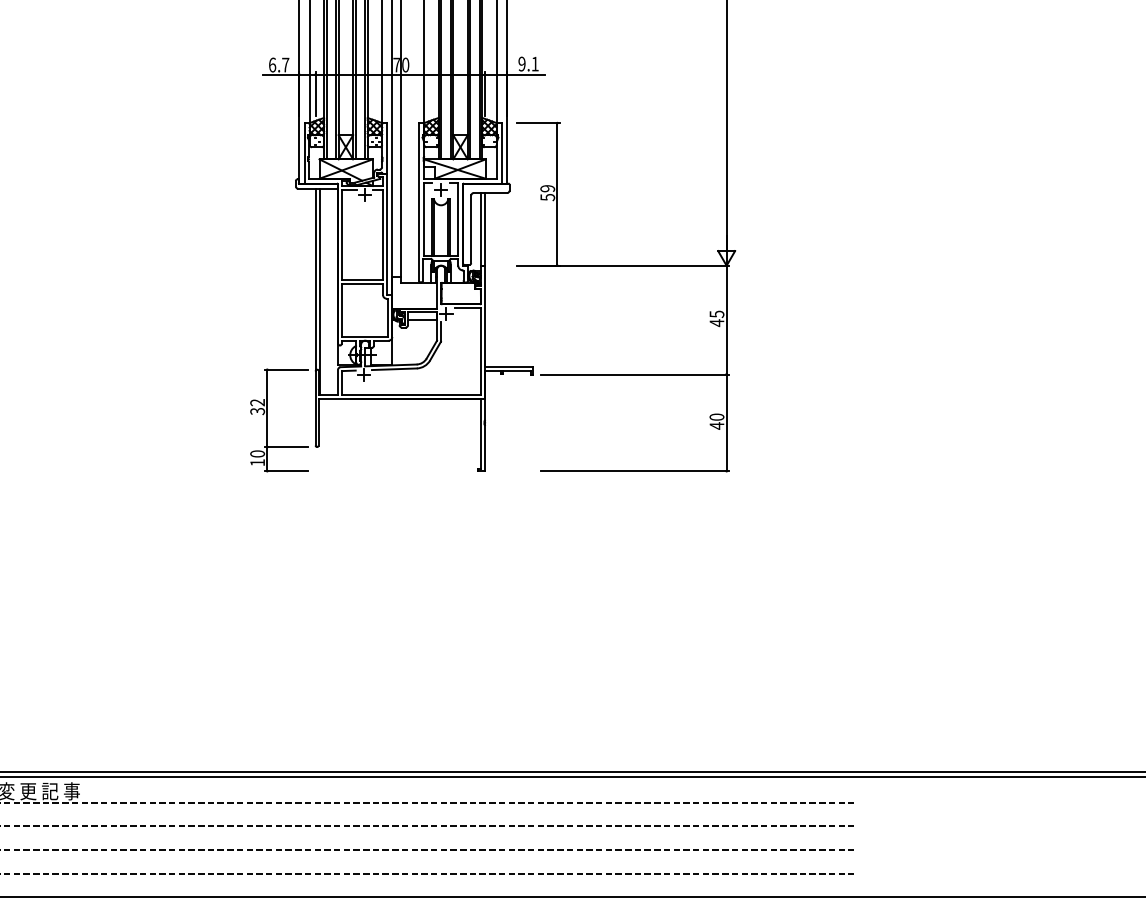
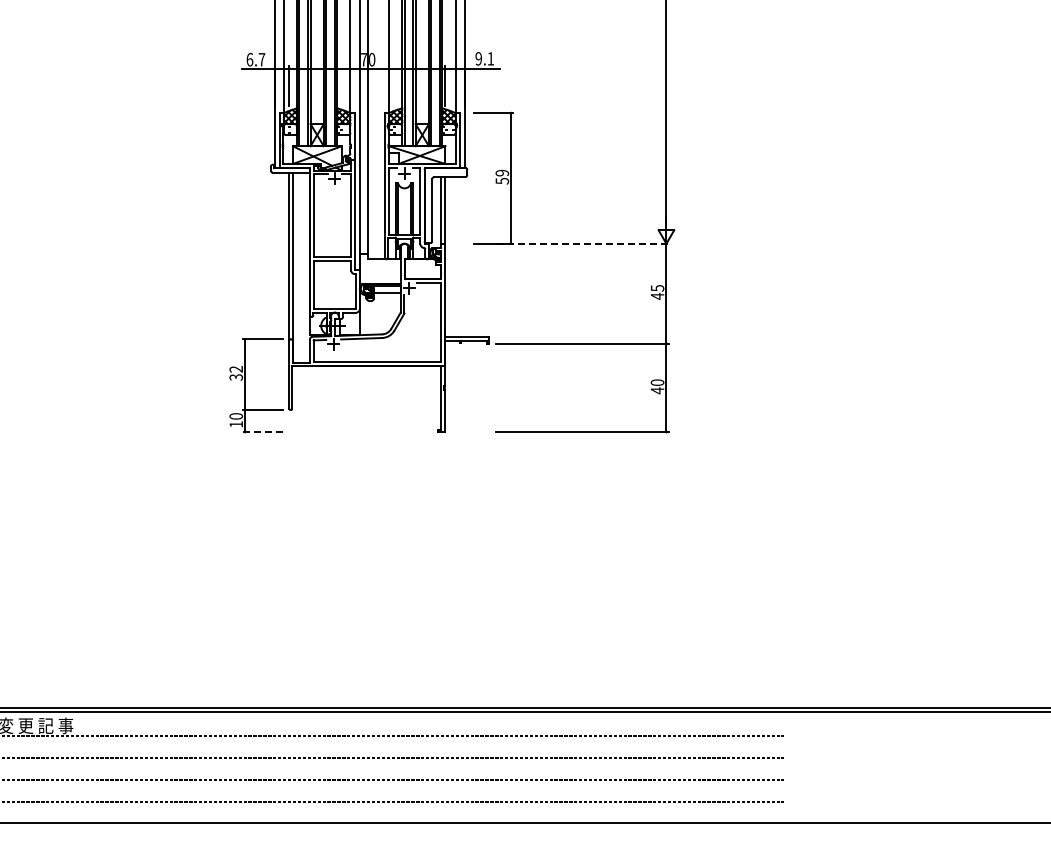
line: (635, 265) -> (582, 243), solid -> dashed
line: (286, 471) -> (262, 432), solid -> dashed

